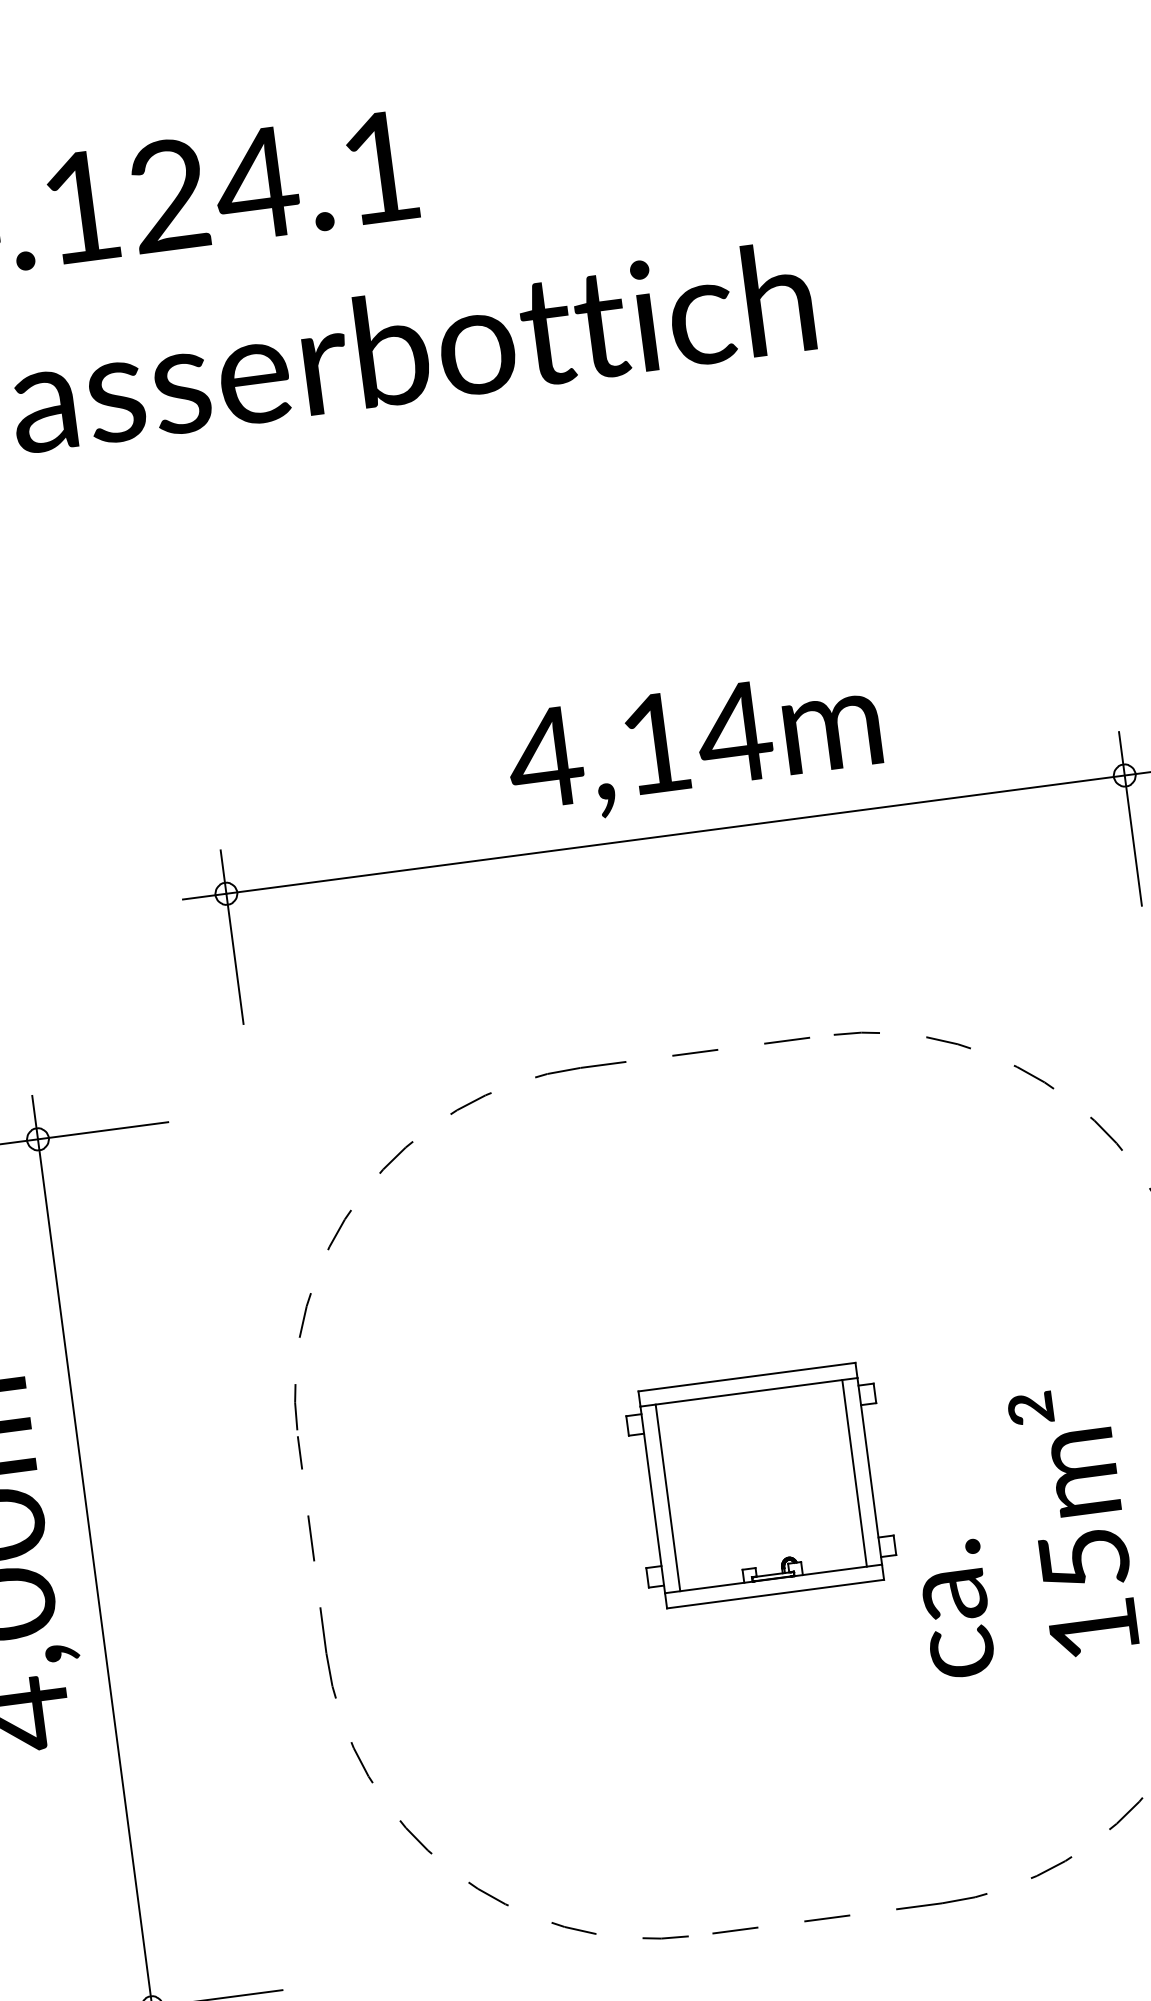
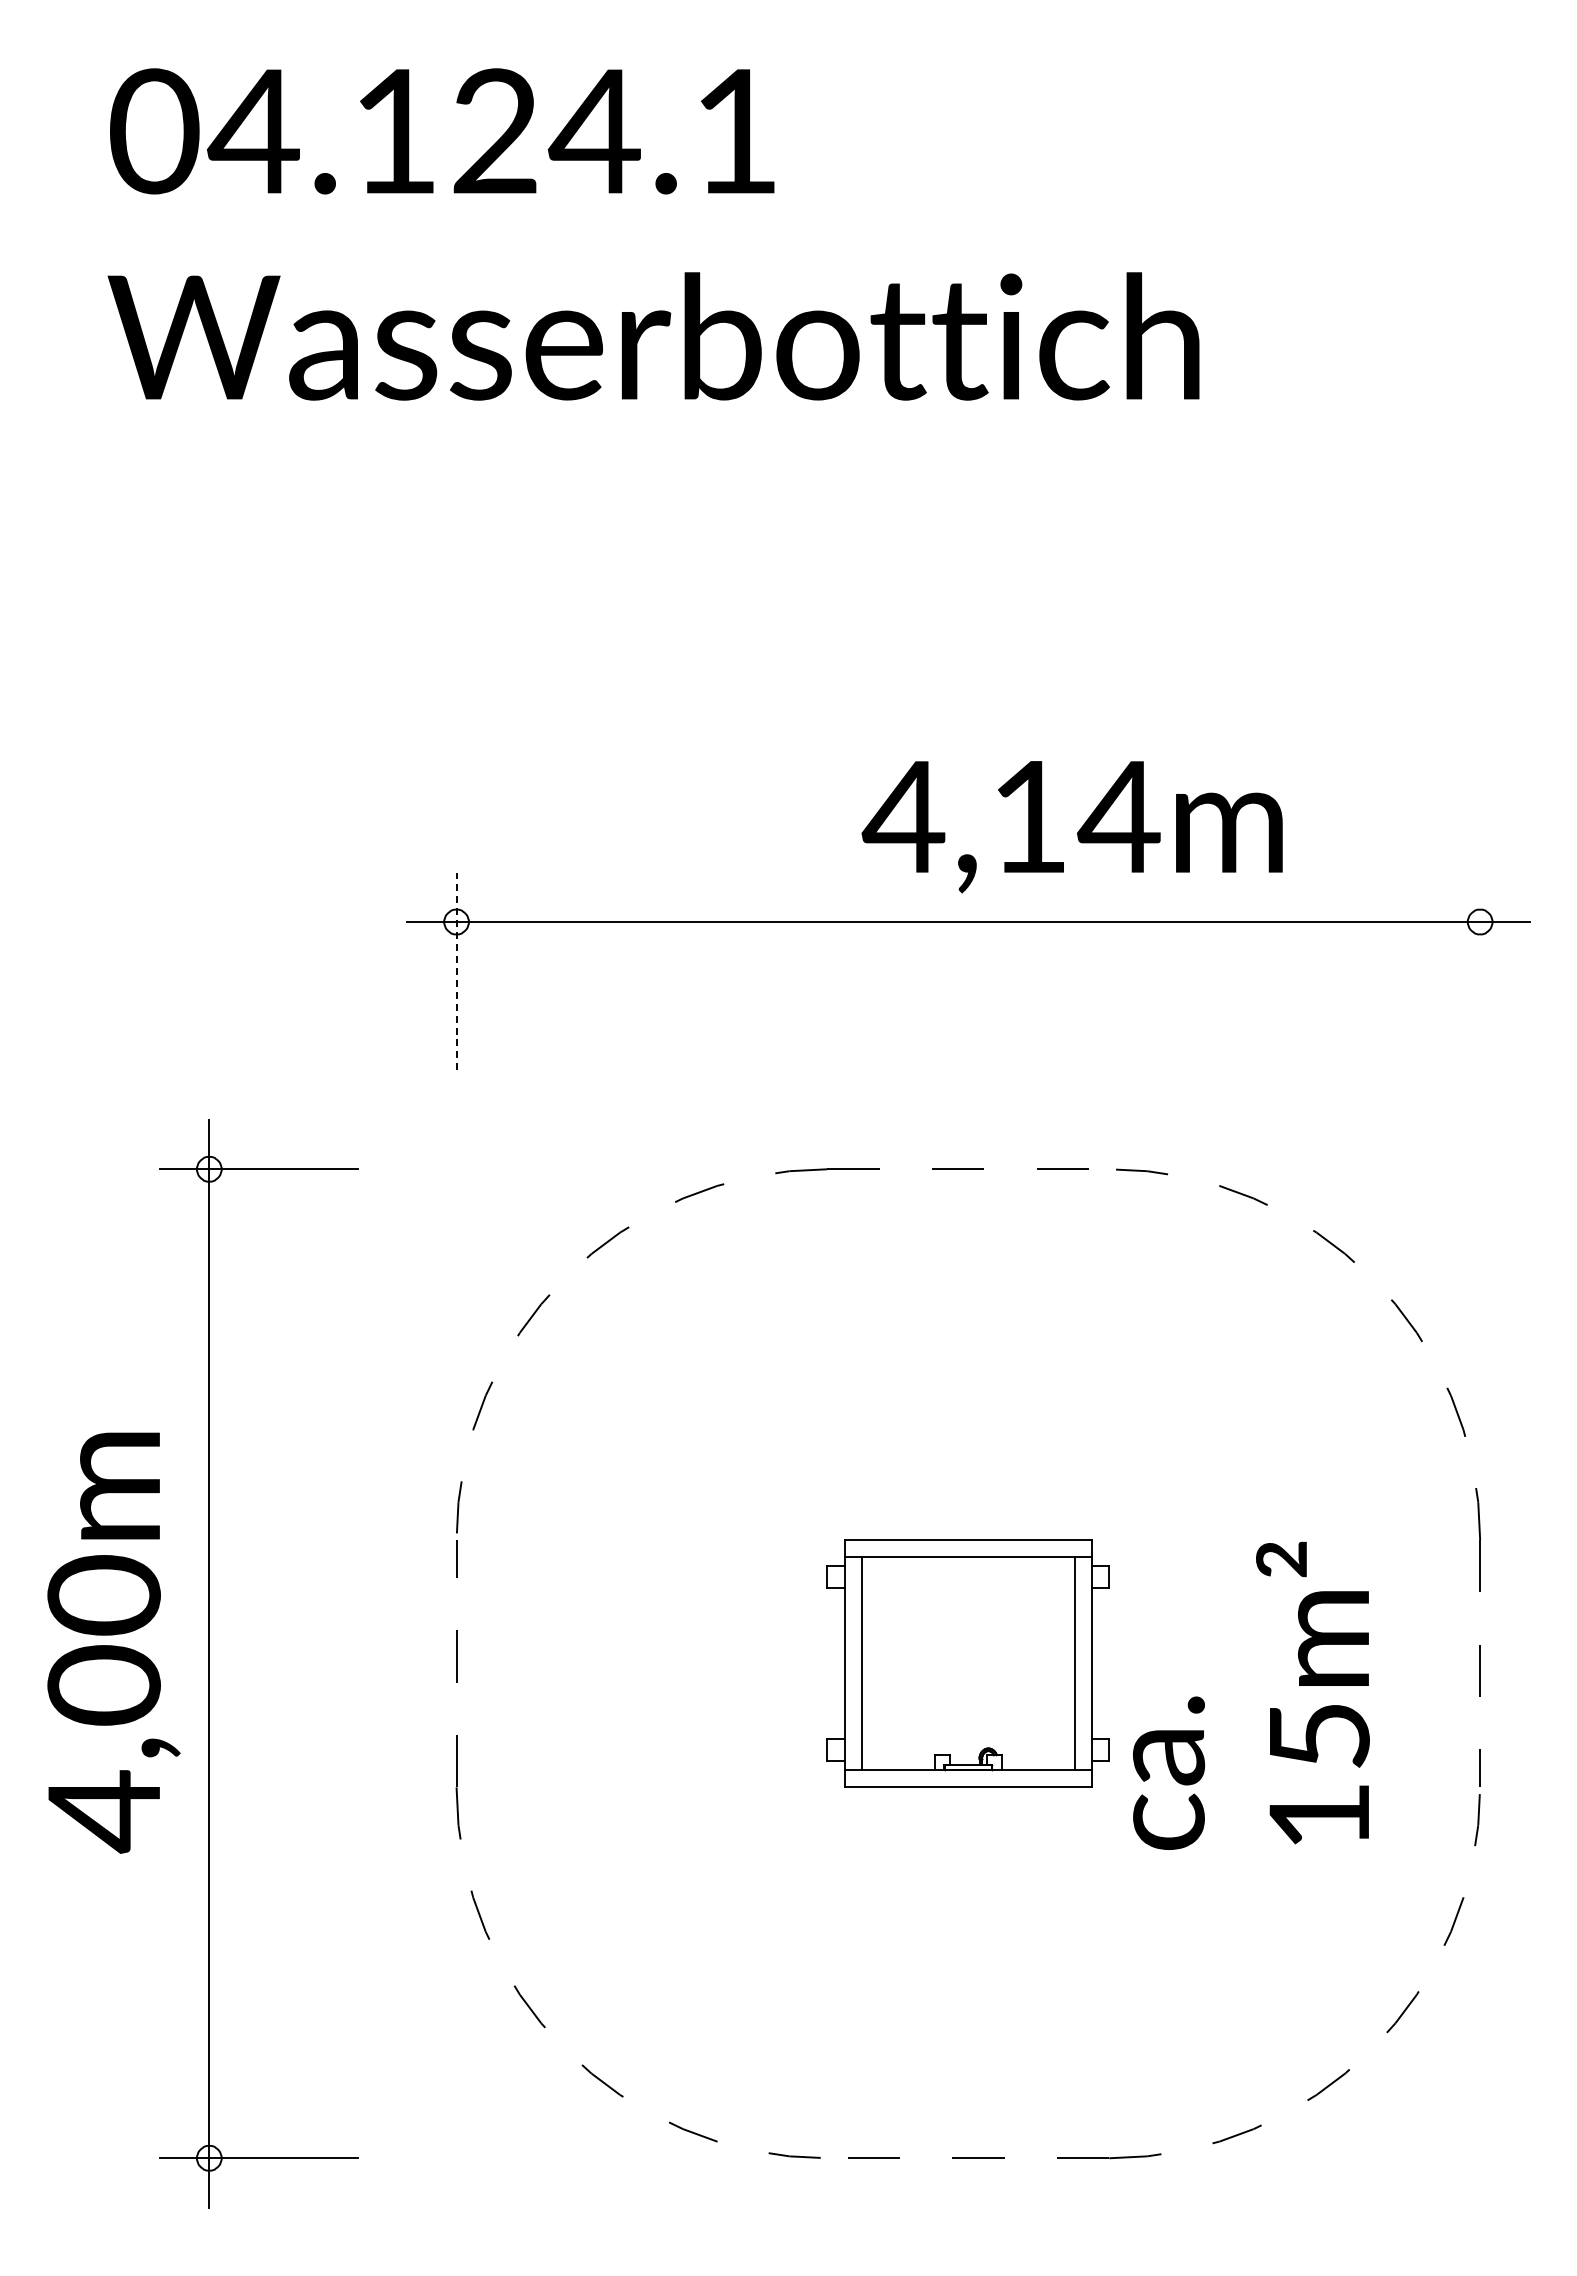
text: (693, 747) -> (1071, 827), moved
line: (1130, 818) -> (1480, 971), removed
line: (232, 937) -> (456, 971), solid -> dashed
text: (1020, 1531) -> (1251, 1695), moved

